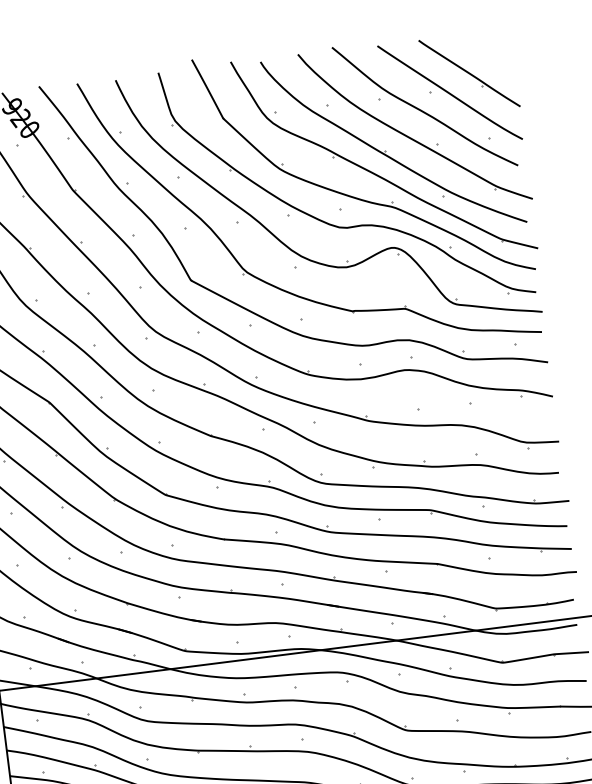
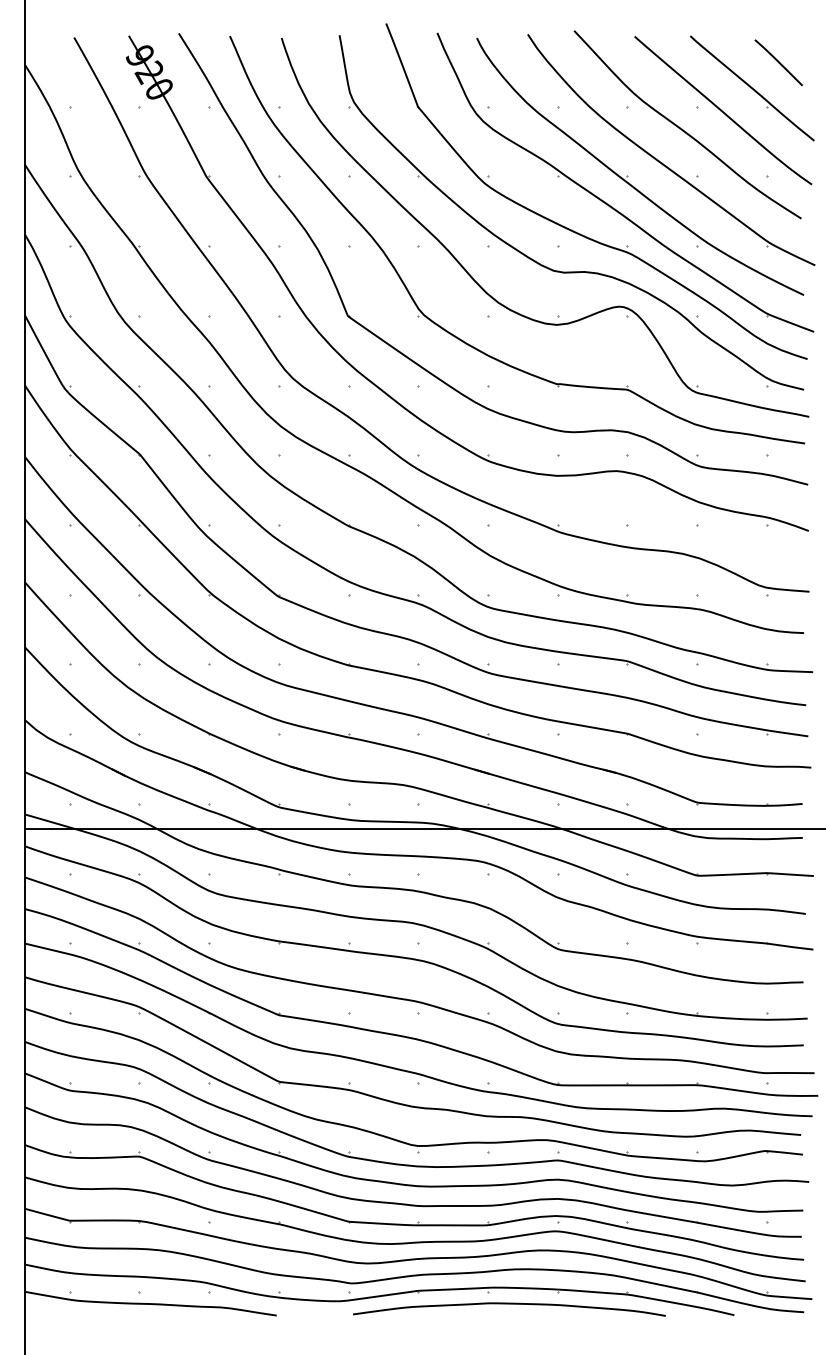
line: (486, 51) -> (778, 62), added

